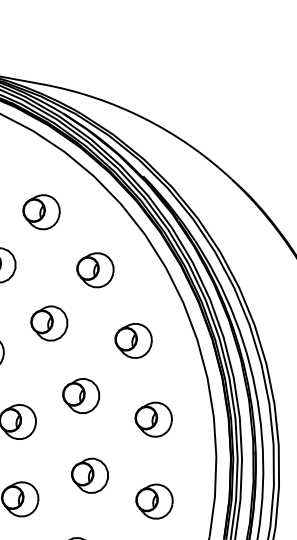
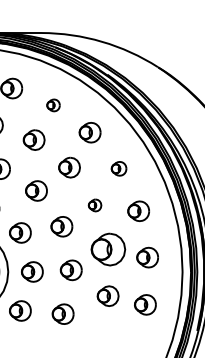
part: (41, 212) -> (53, 105), size x0.6
part: (132, 339) -> (118, 168), size x0.7
part: (80, 395) -> (94, 205), size x0.6
part: (90, 475) -> (108, 249), size x1.6

